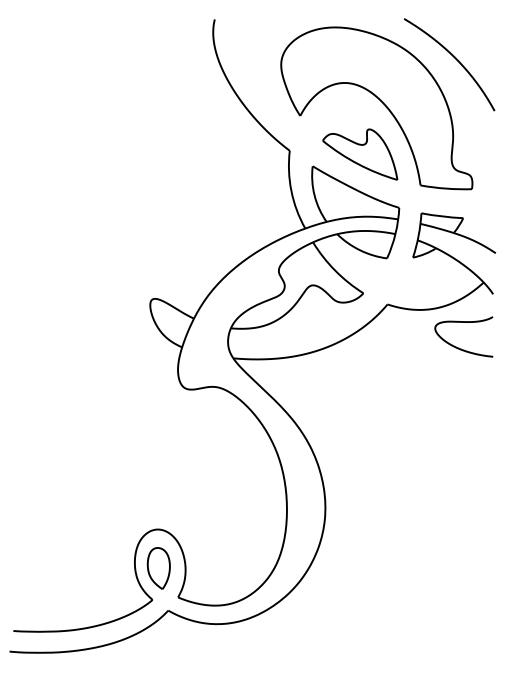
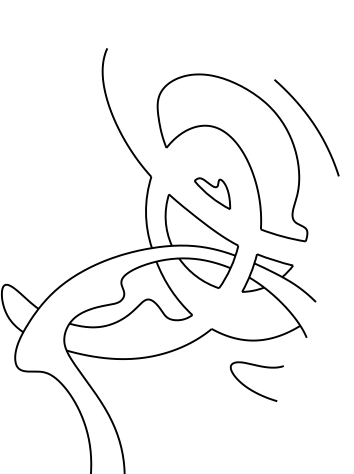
part: (360, 154) -> (213, 192), size x0.6
curve: (458, 347) -> (248, 387), moved

